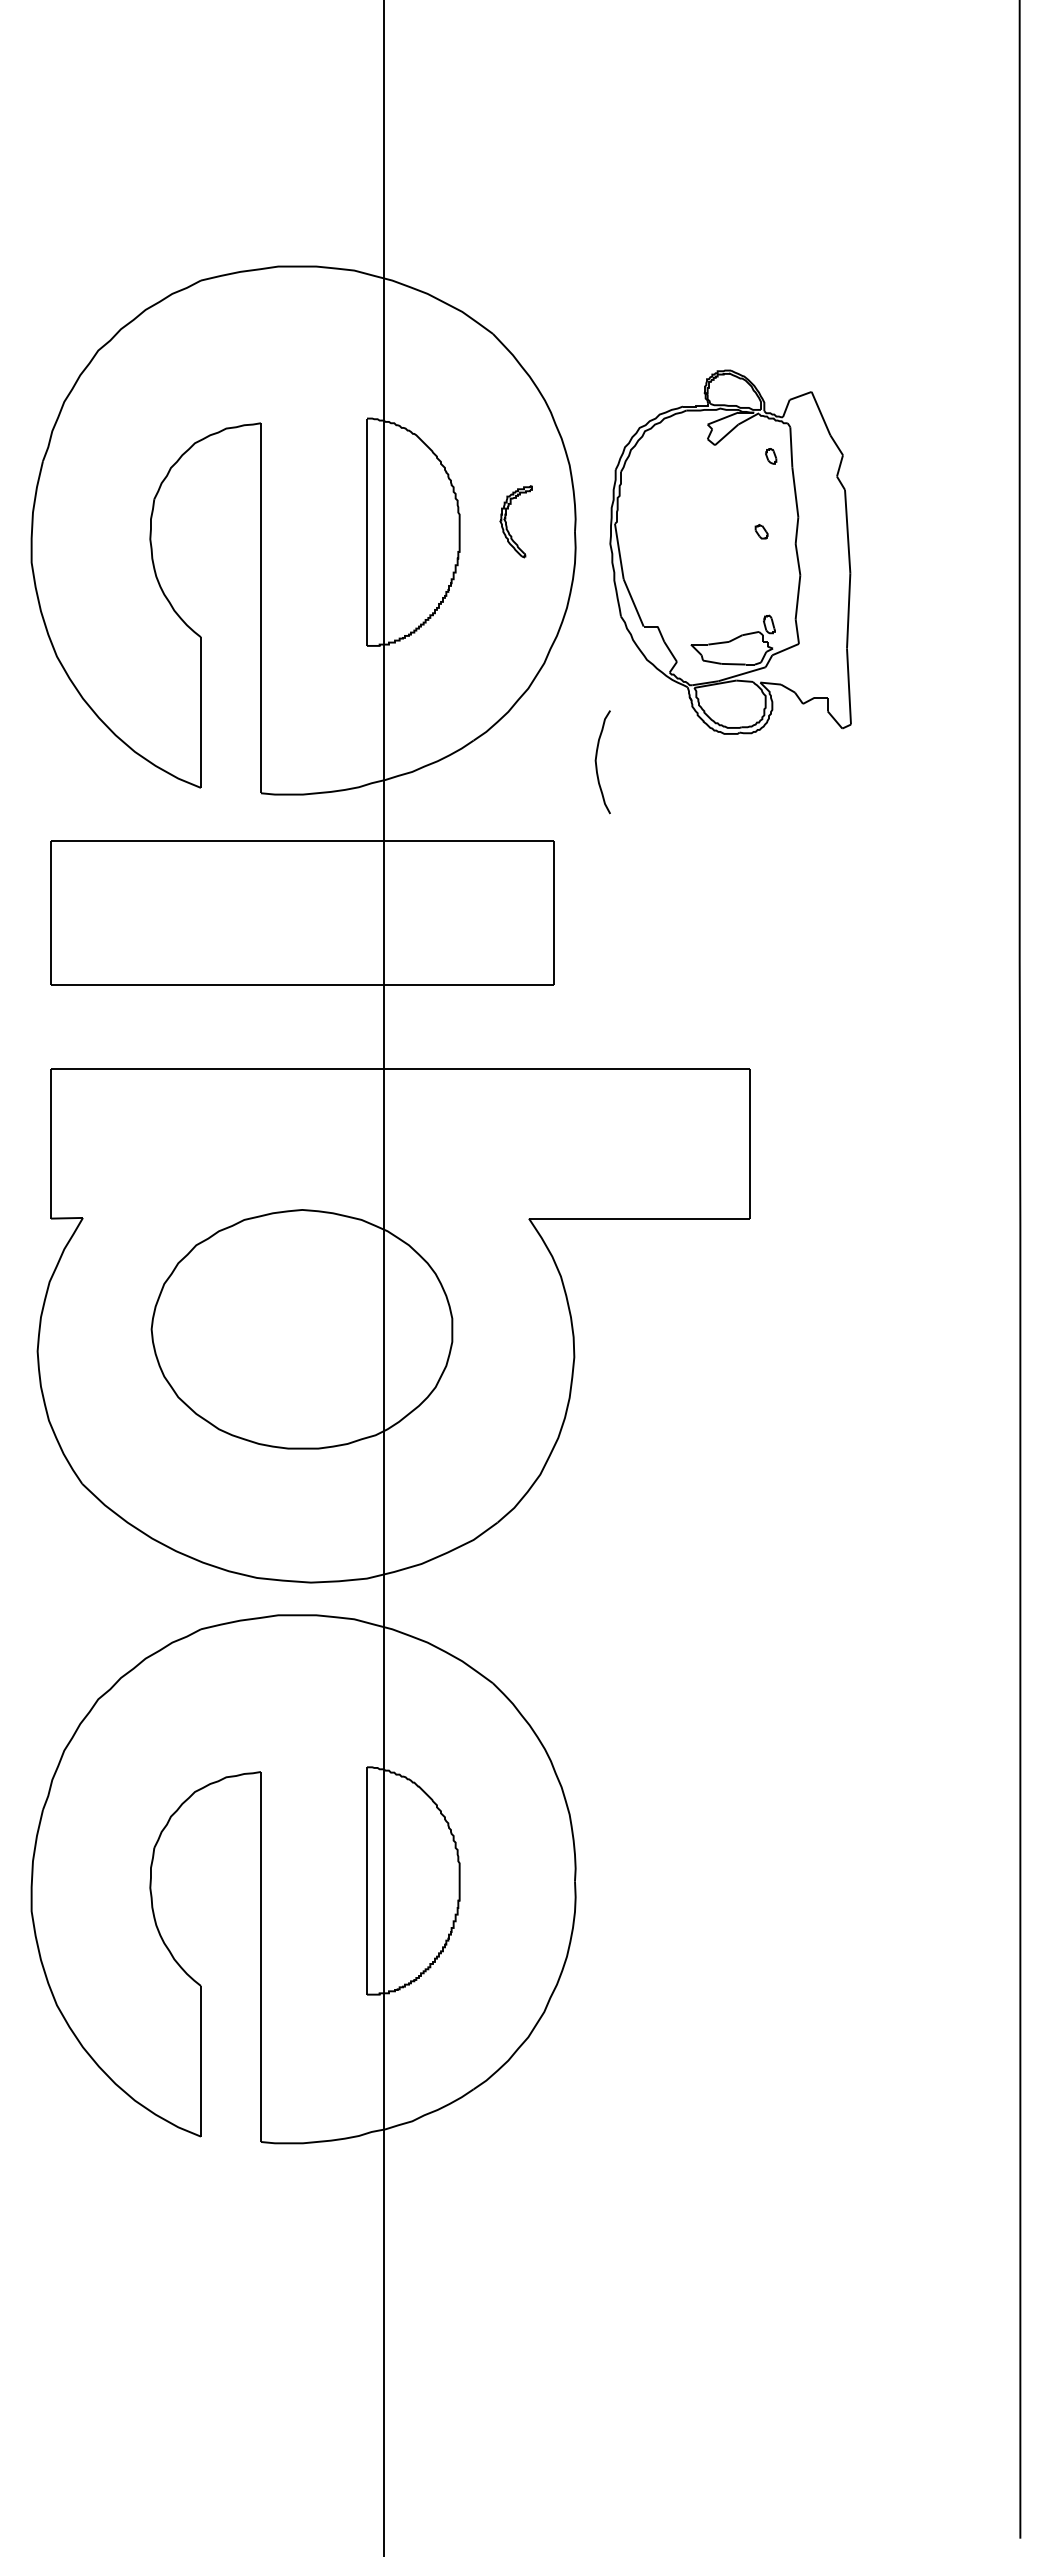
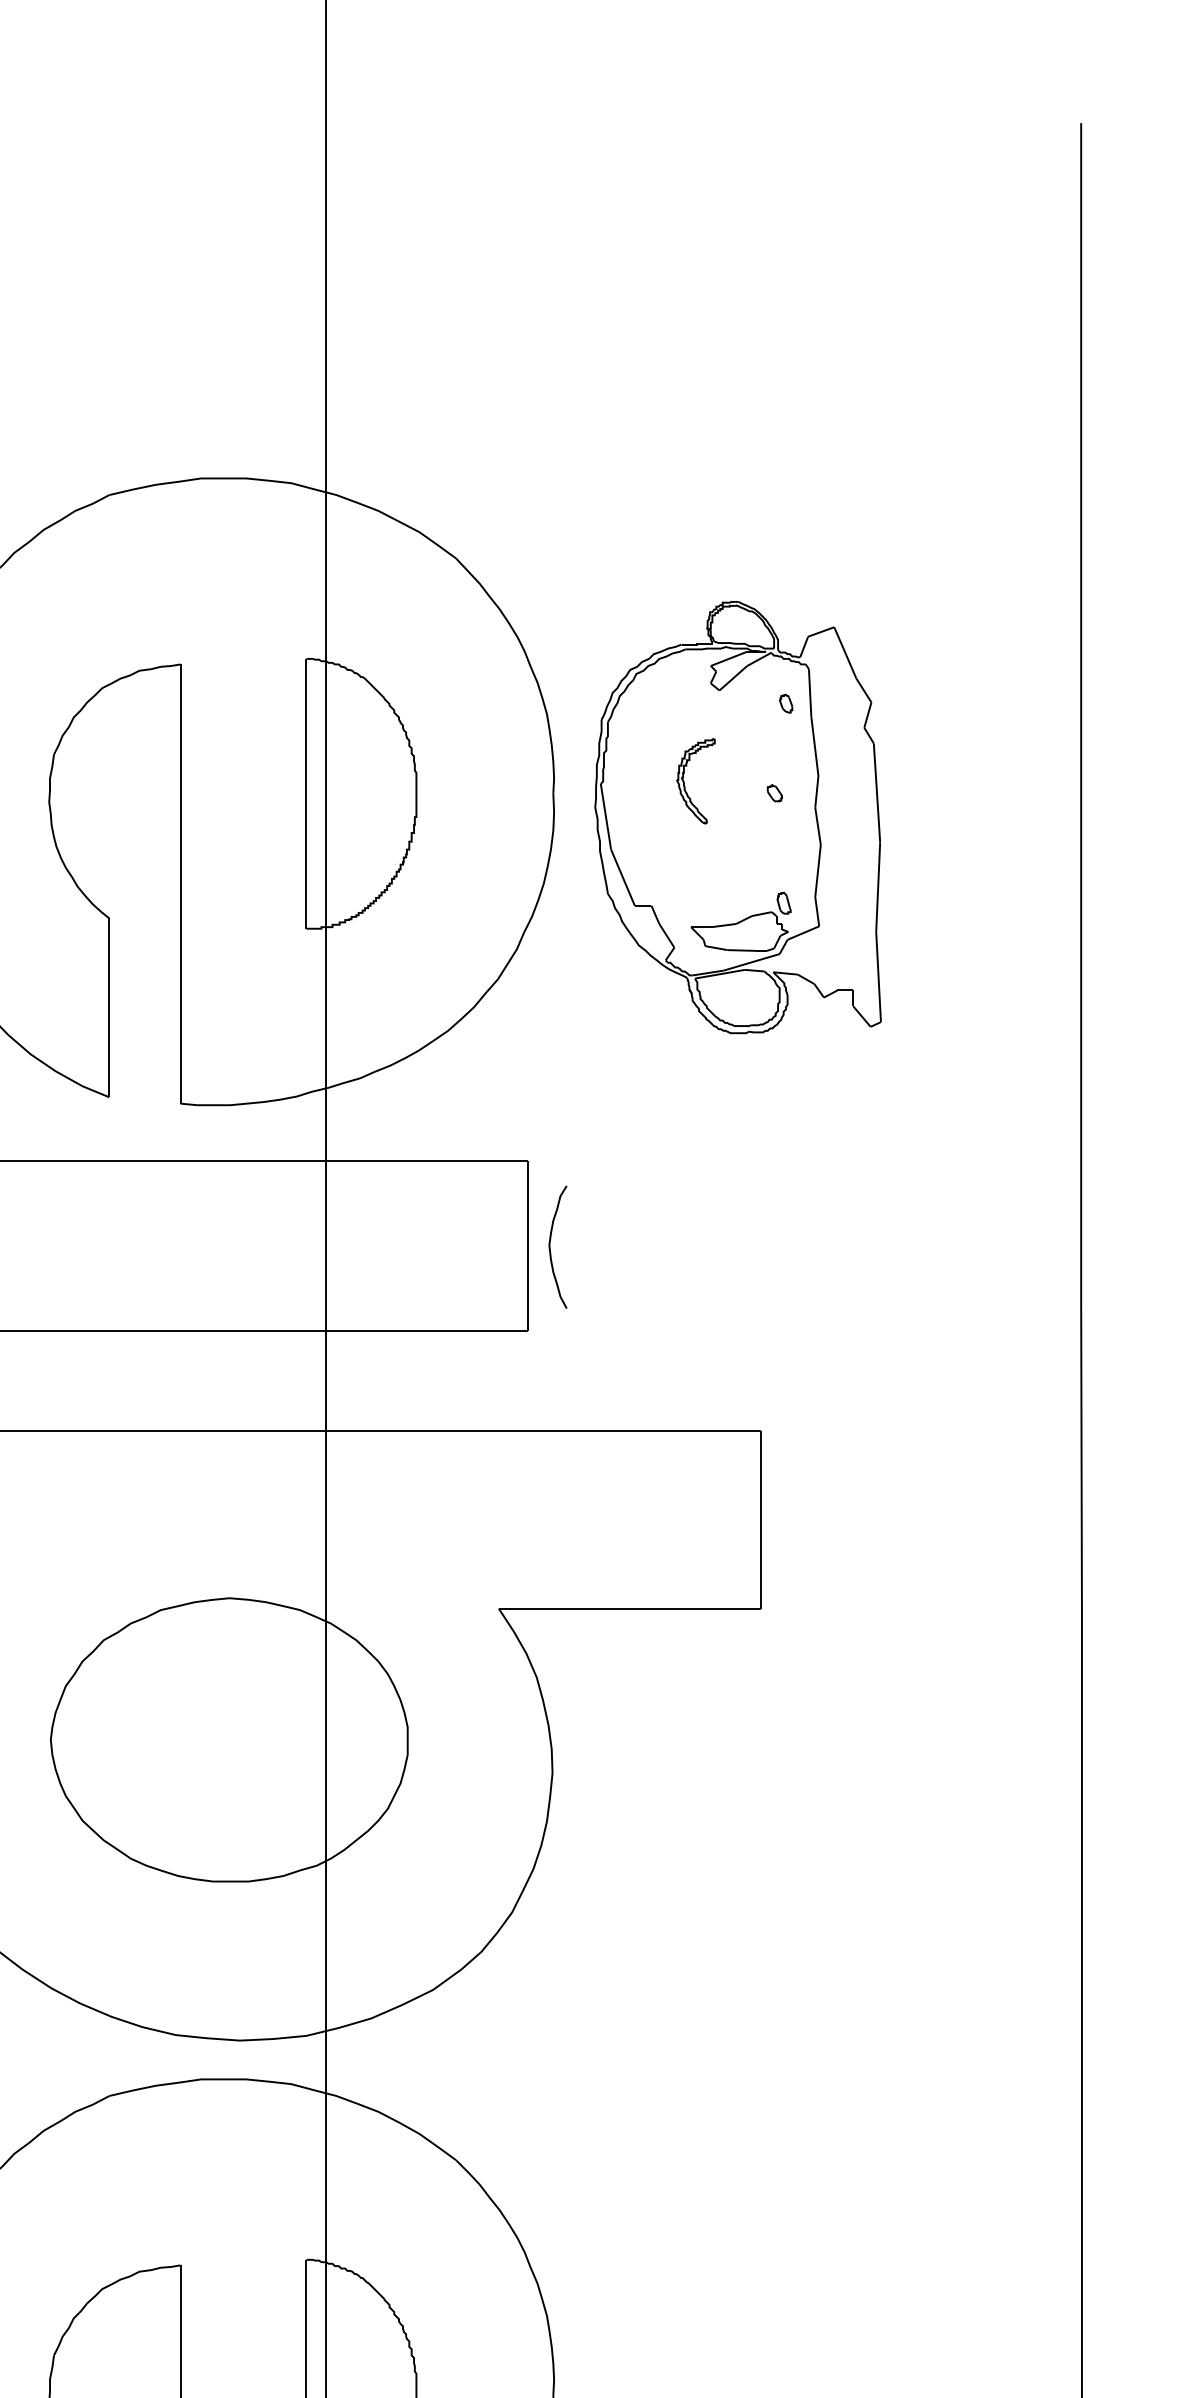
part: (507, 525) -> (685, 785), moved
curve: (597, 765) -> (551, 1251), moved

